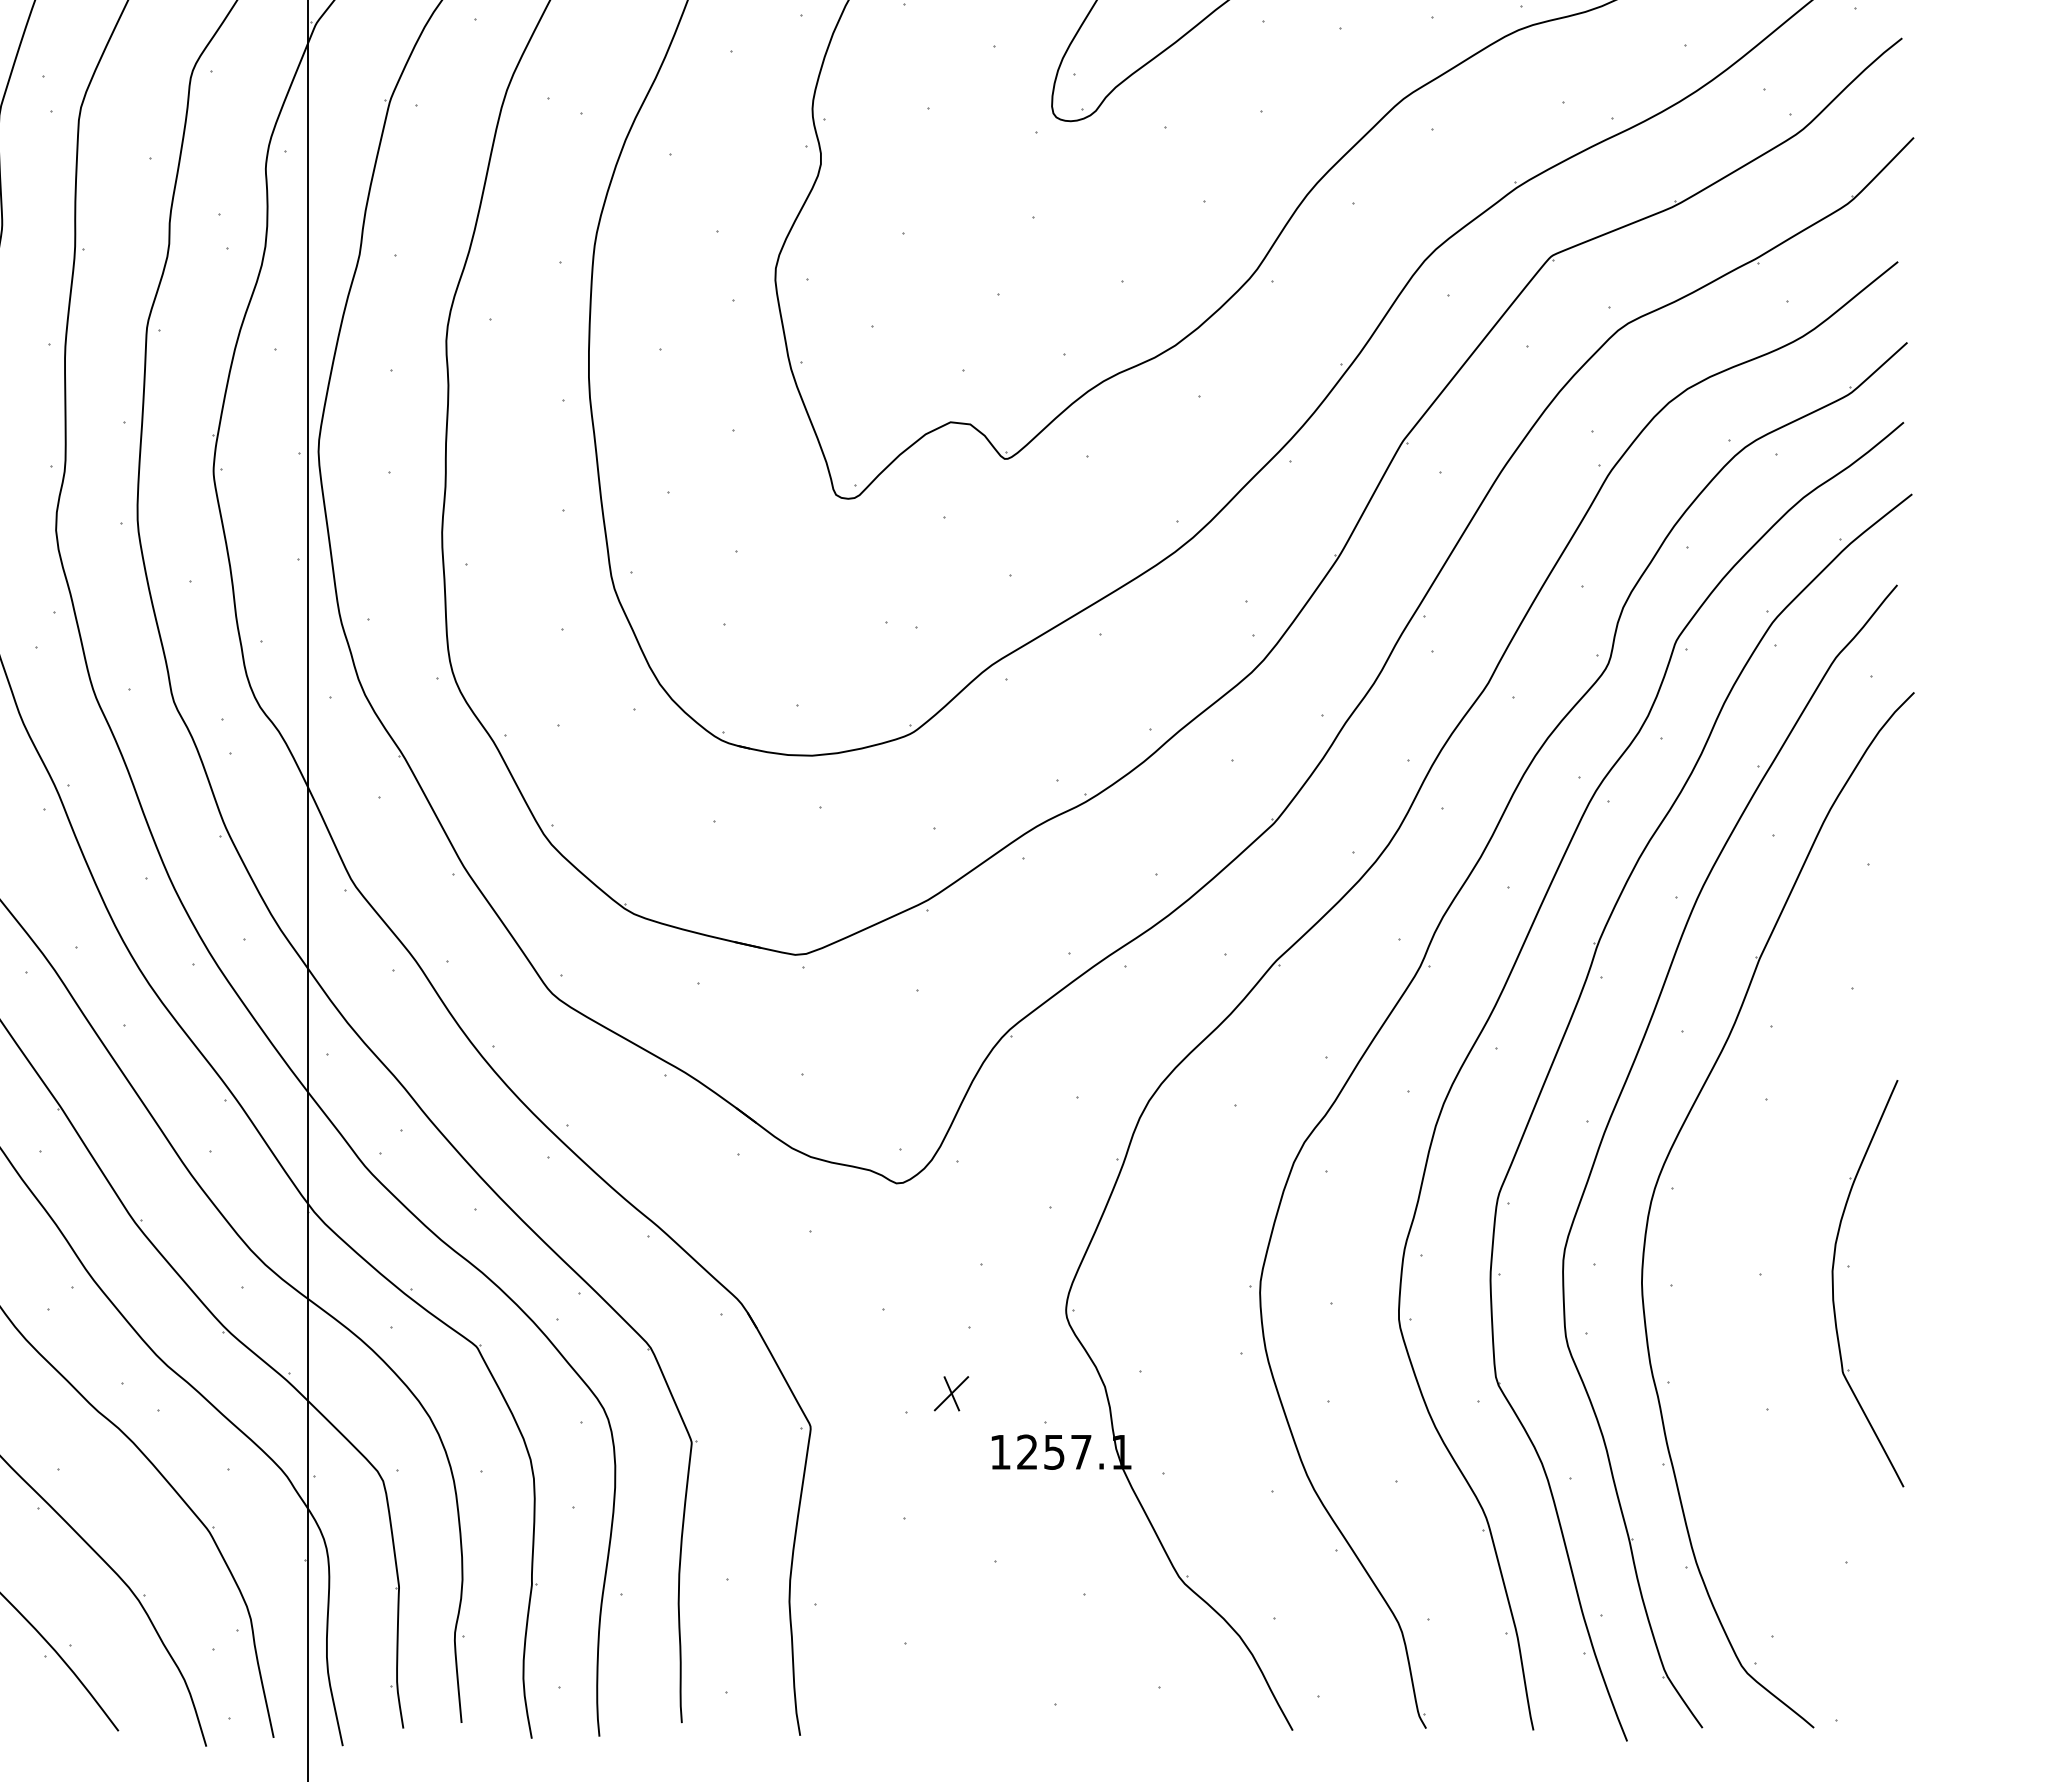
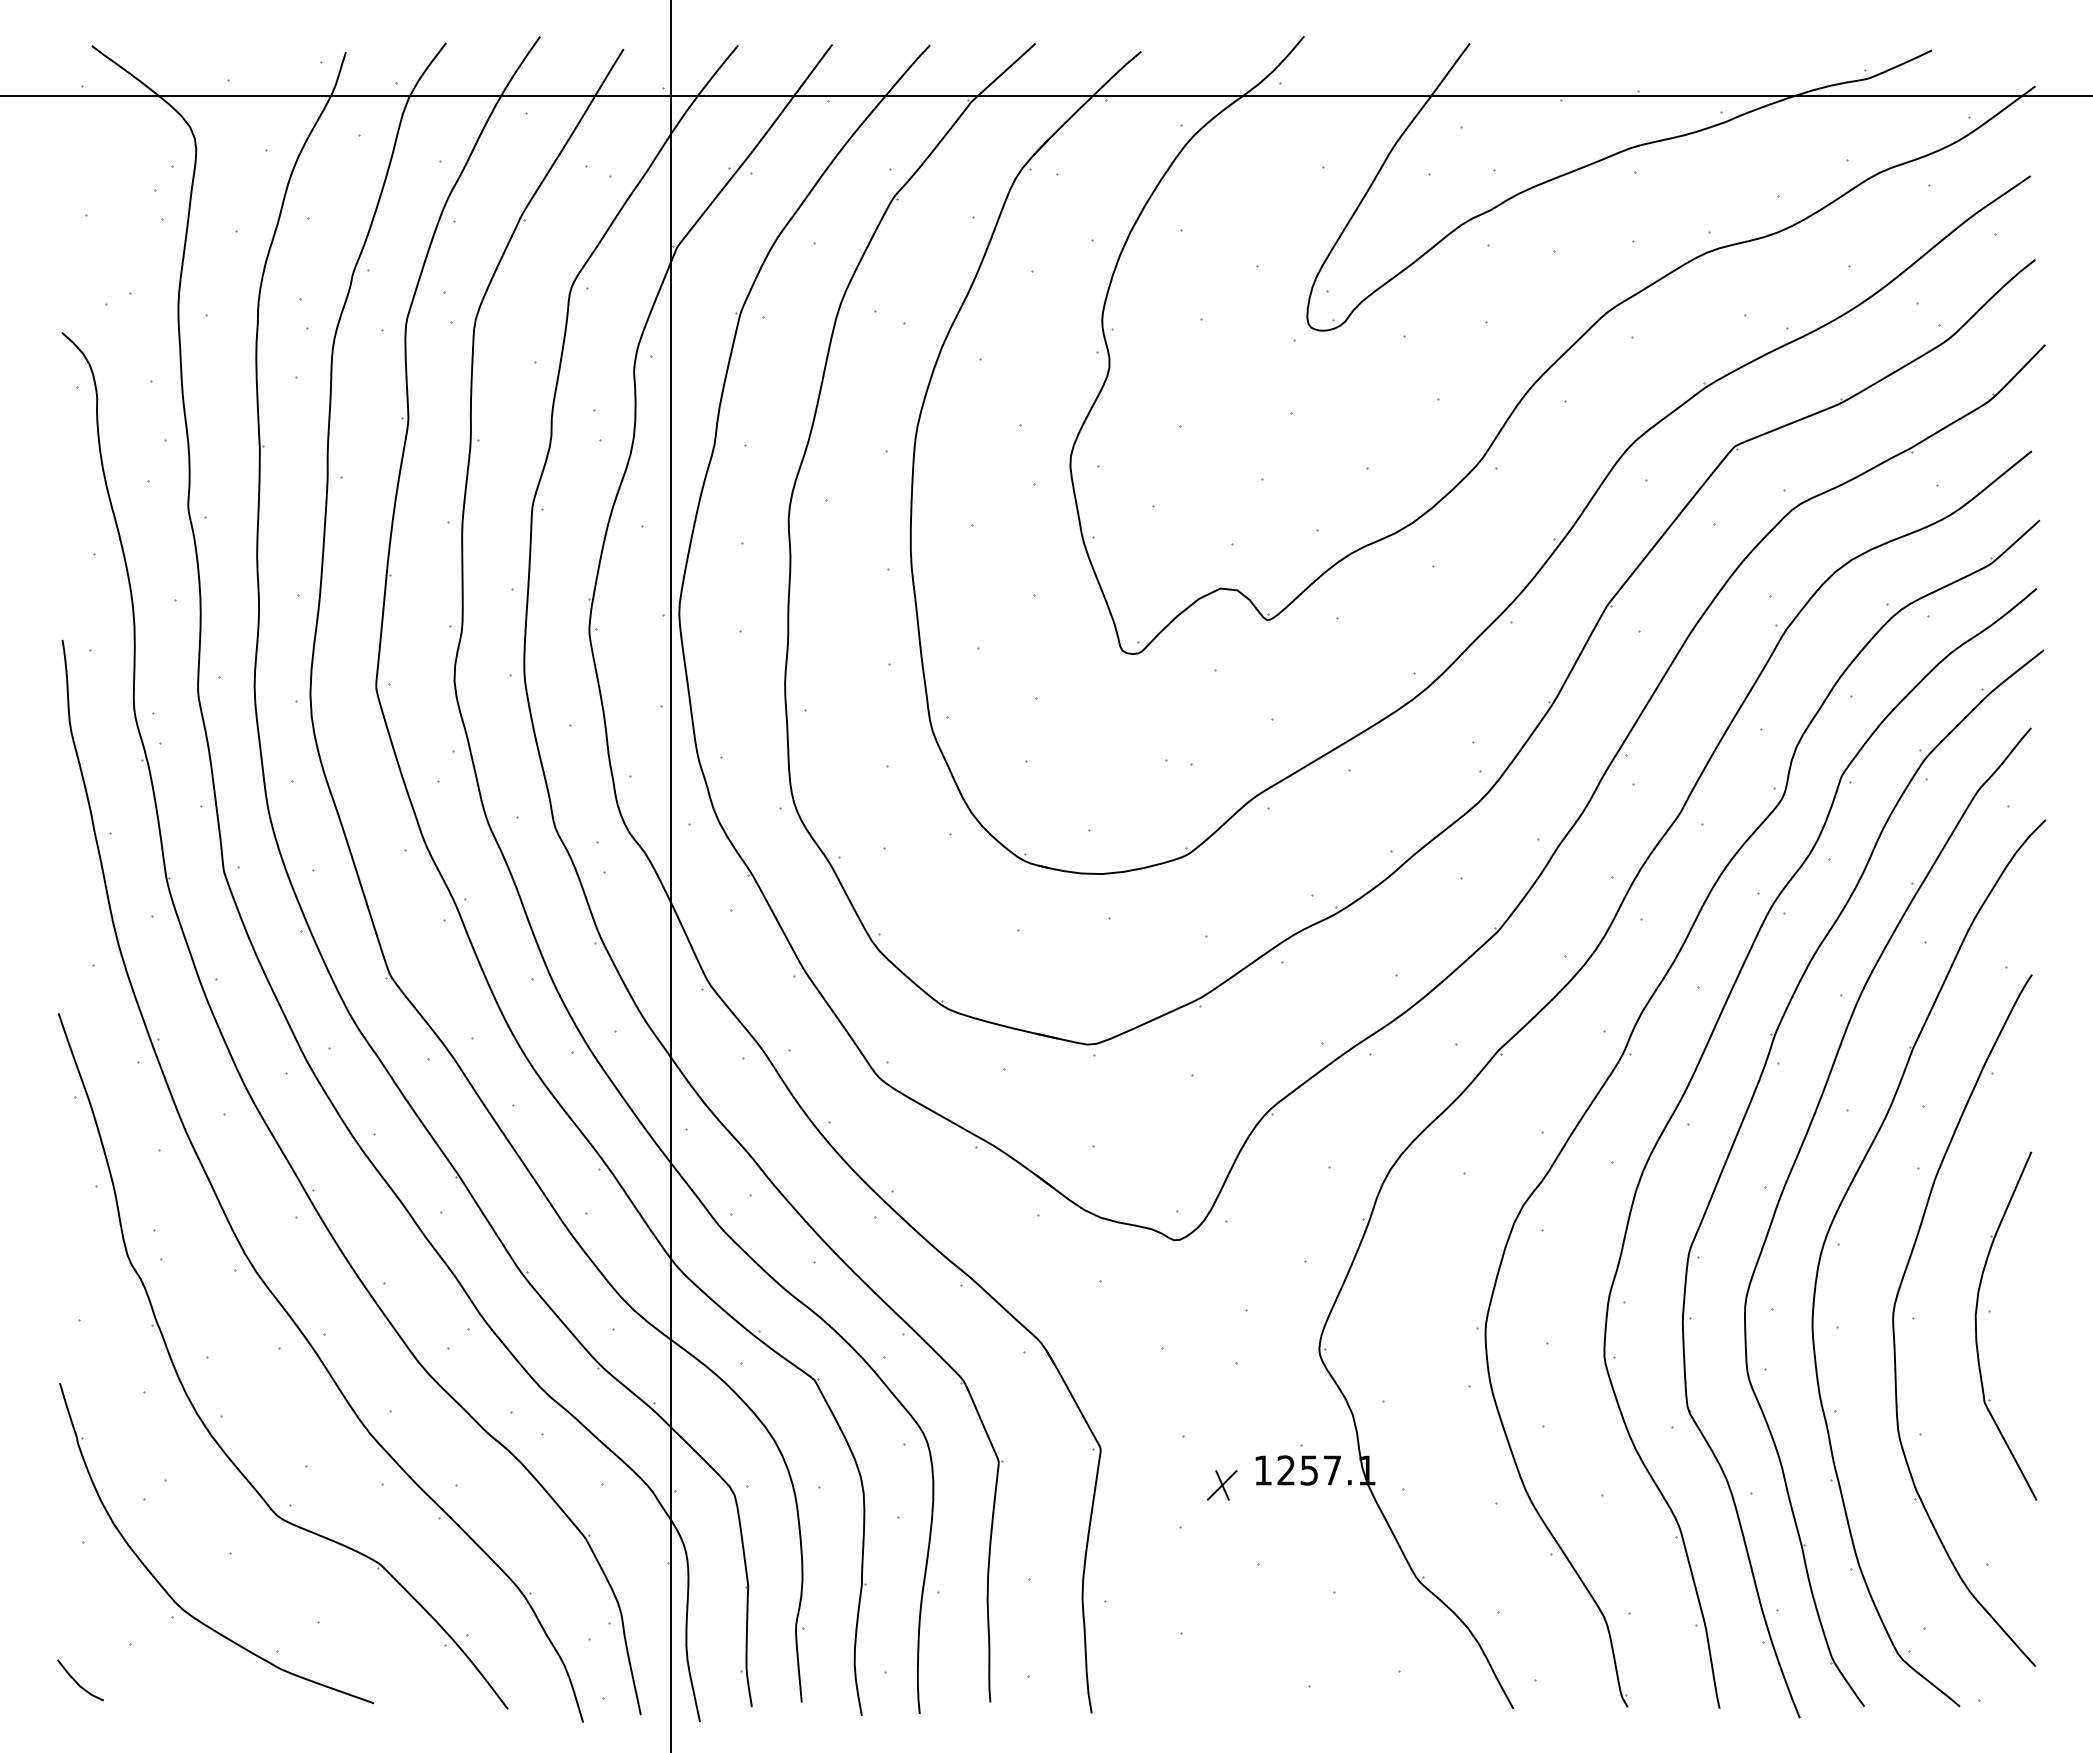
part: (1737, 1278) -> (1894, 1321), added
part: (951, 1393) -> (1222, 1485), moved

